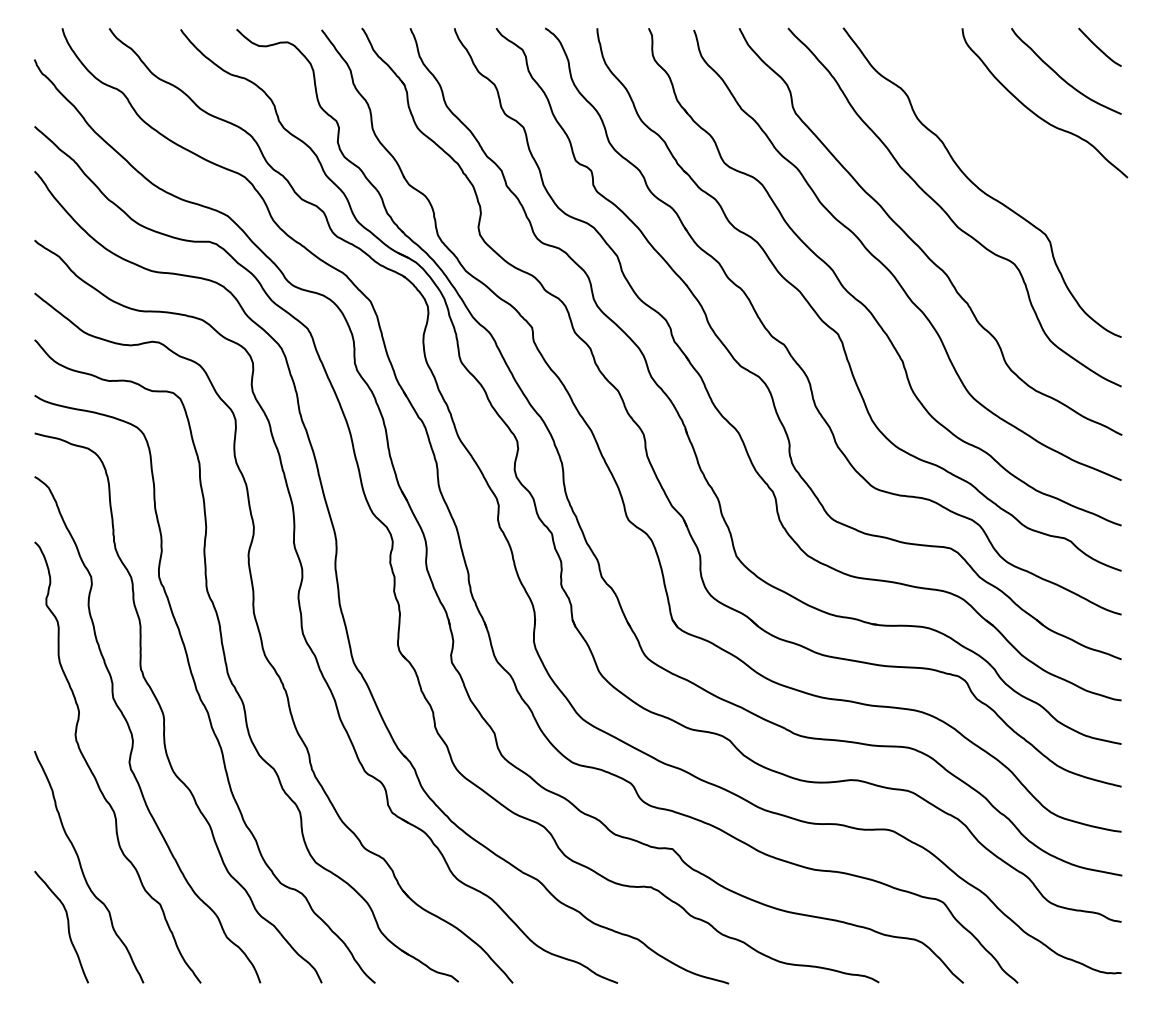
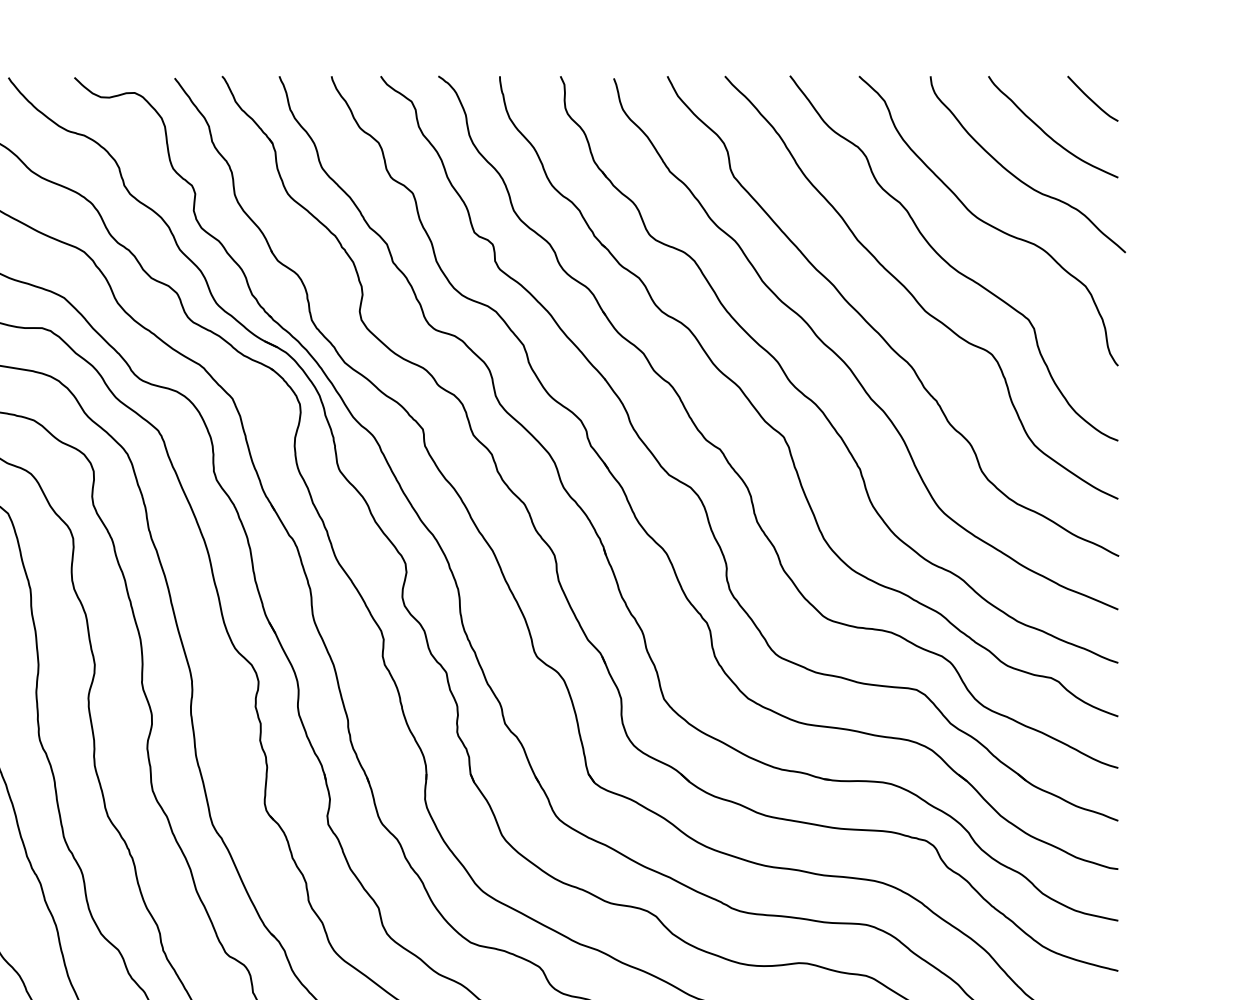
curve: (1011, 152) -> (988, 222), added

